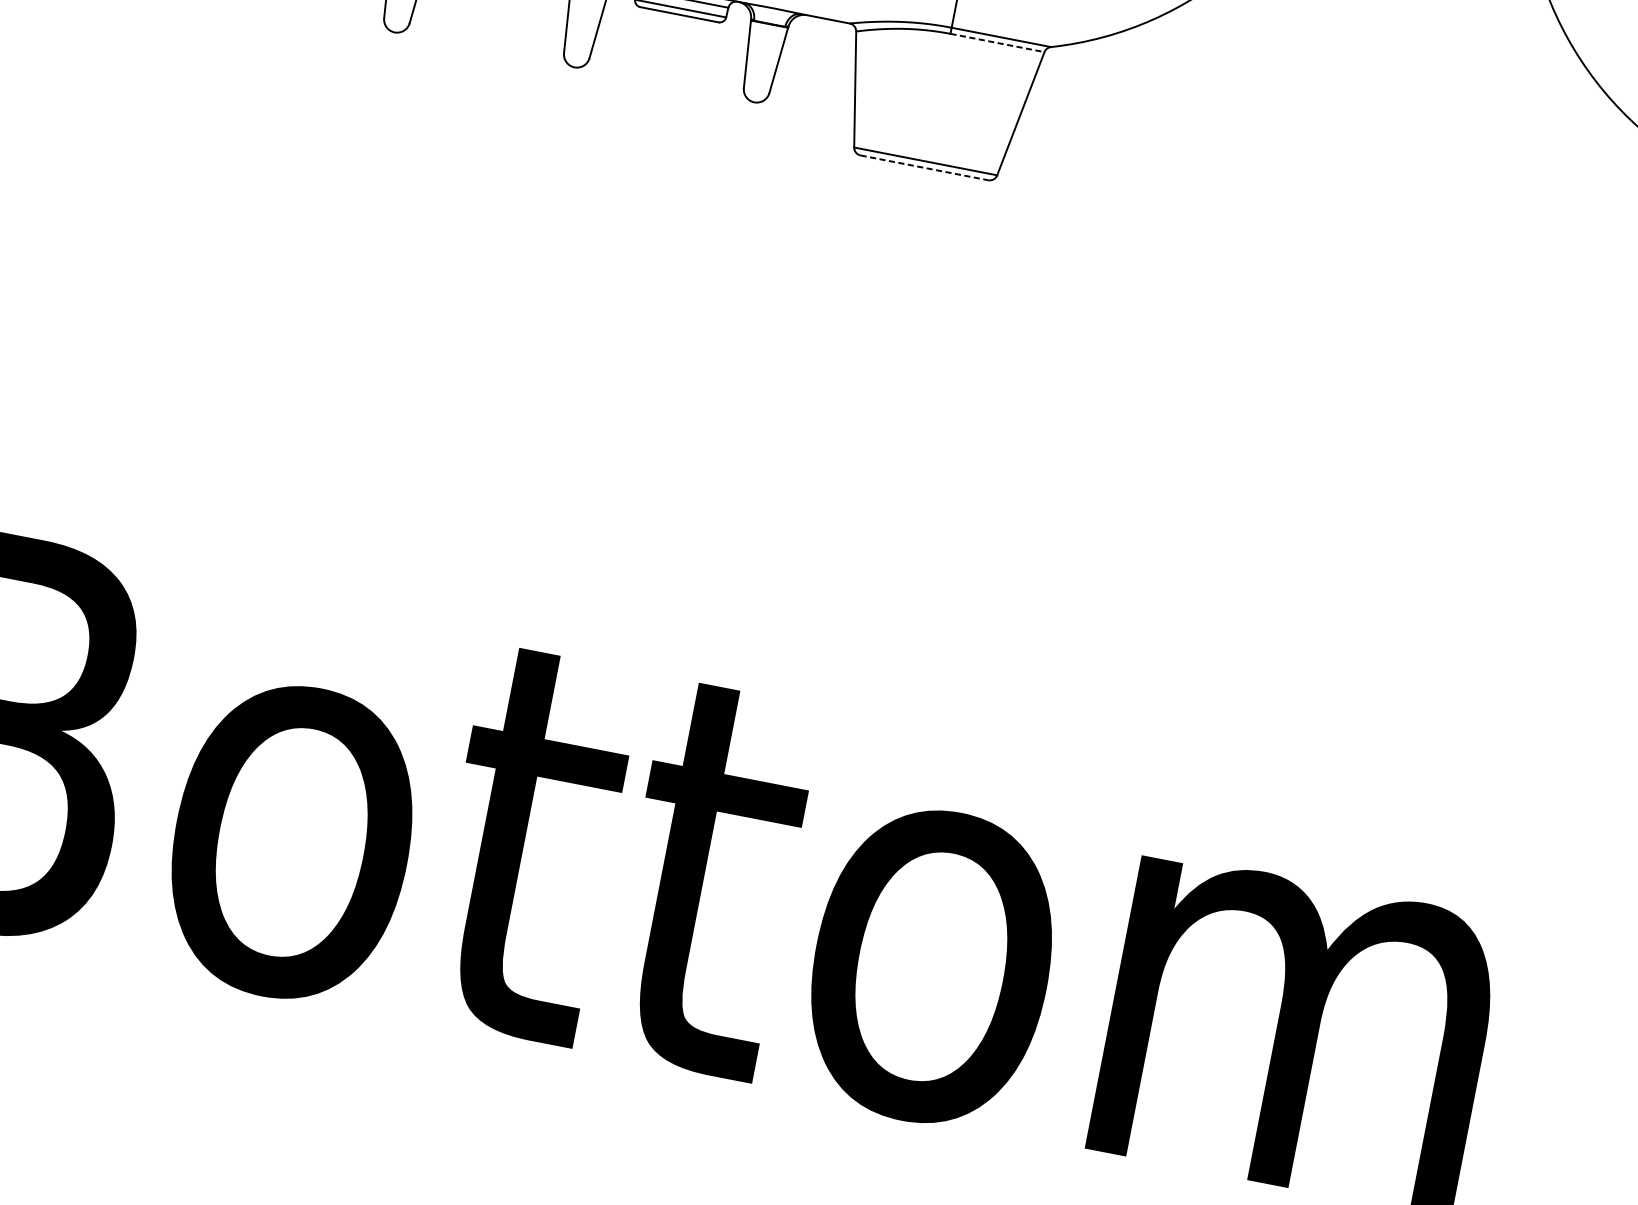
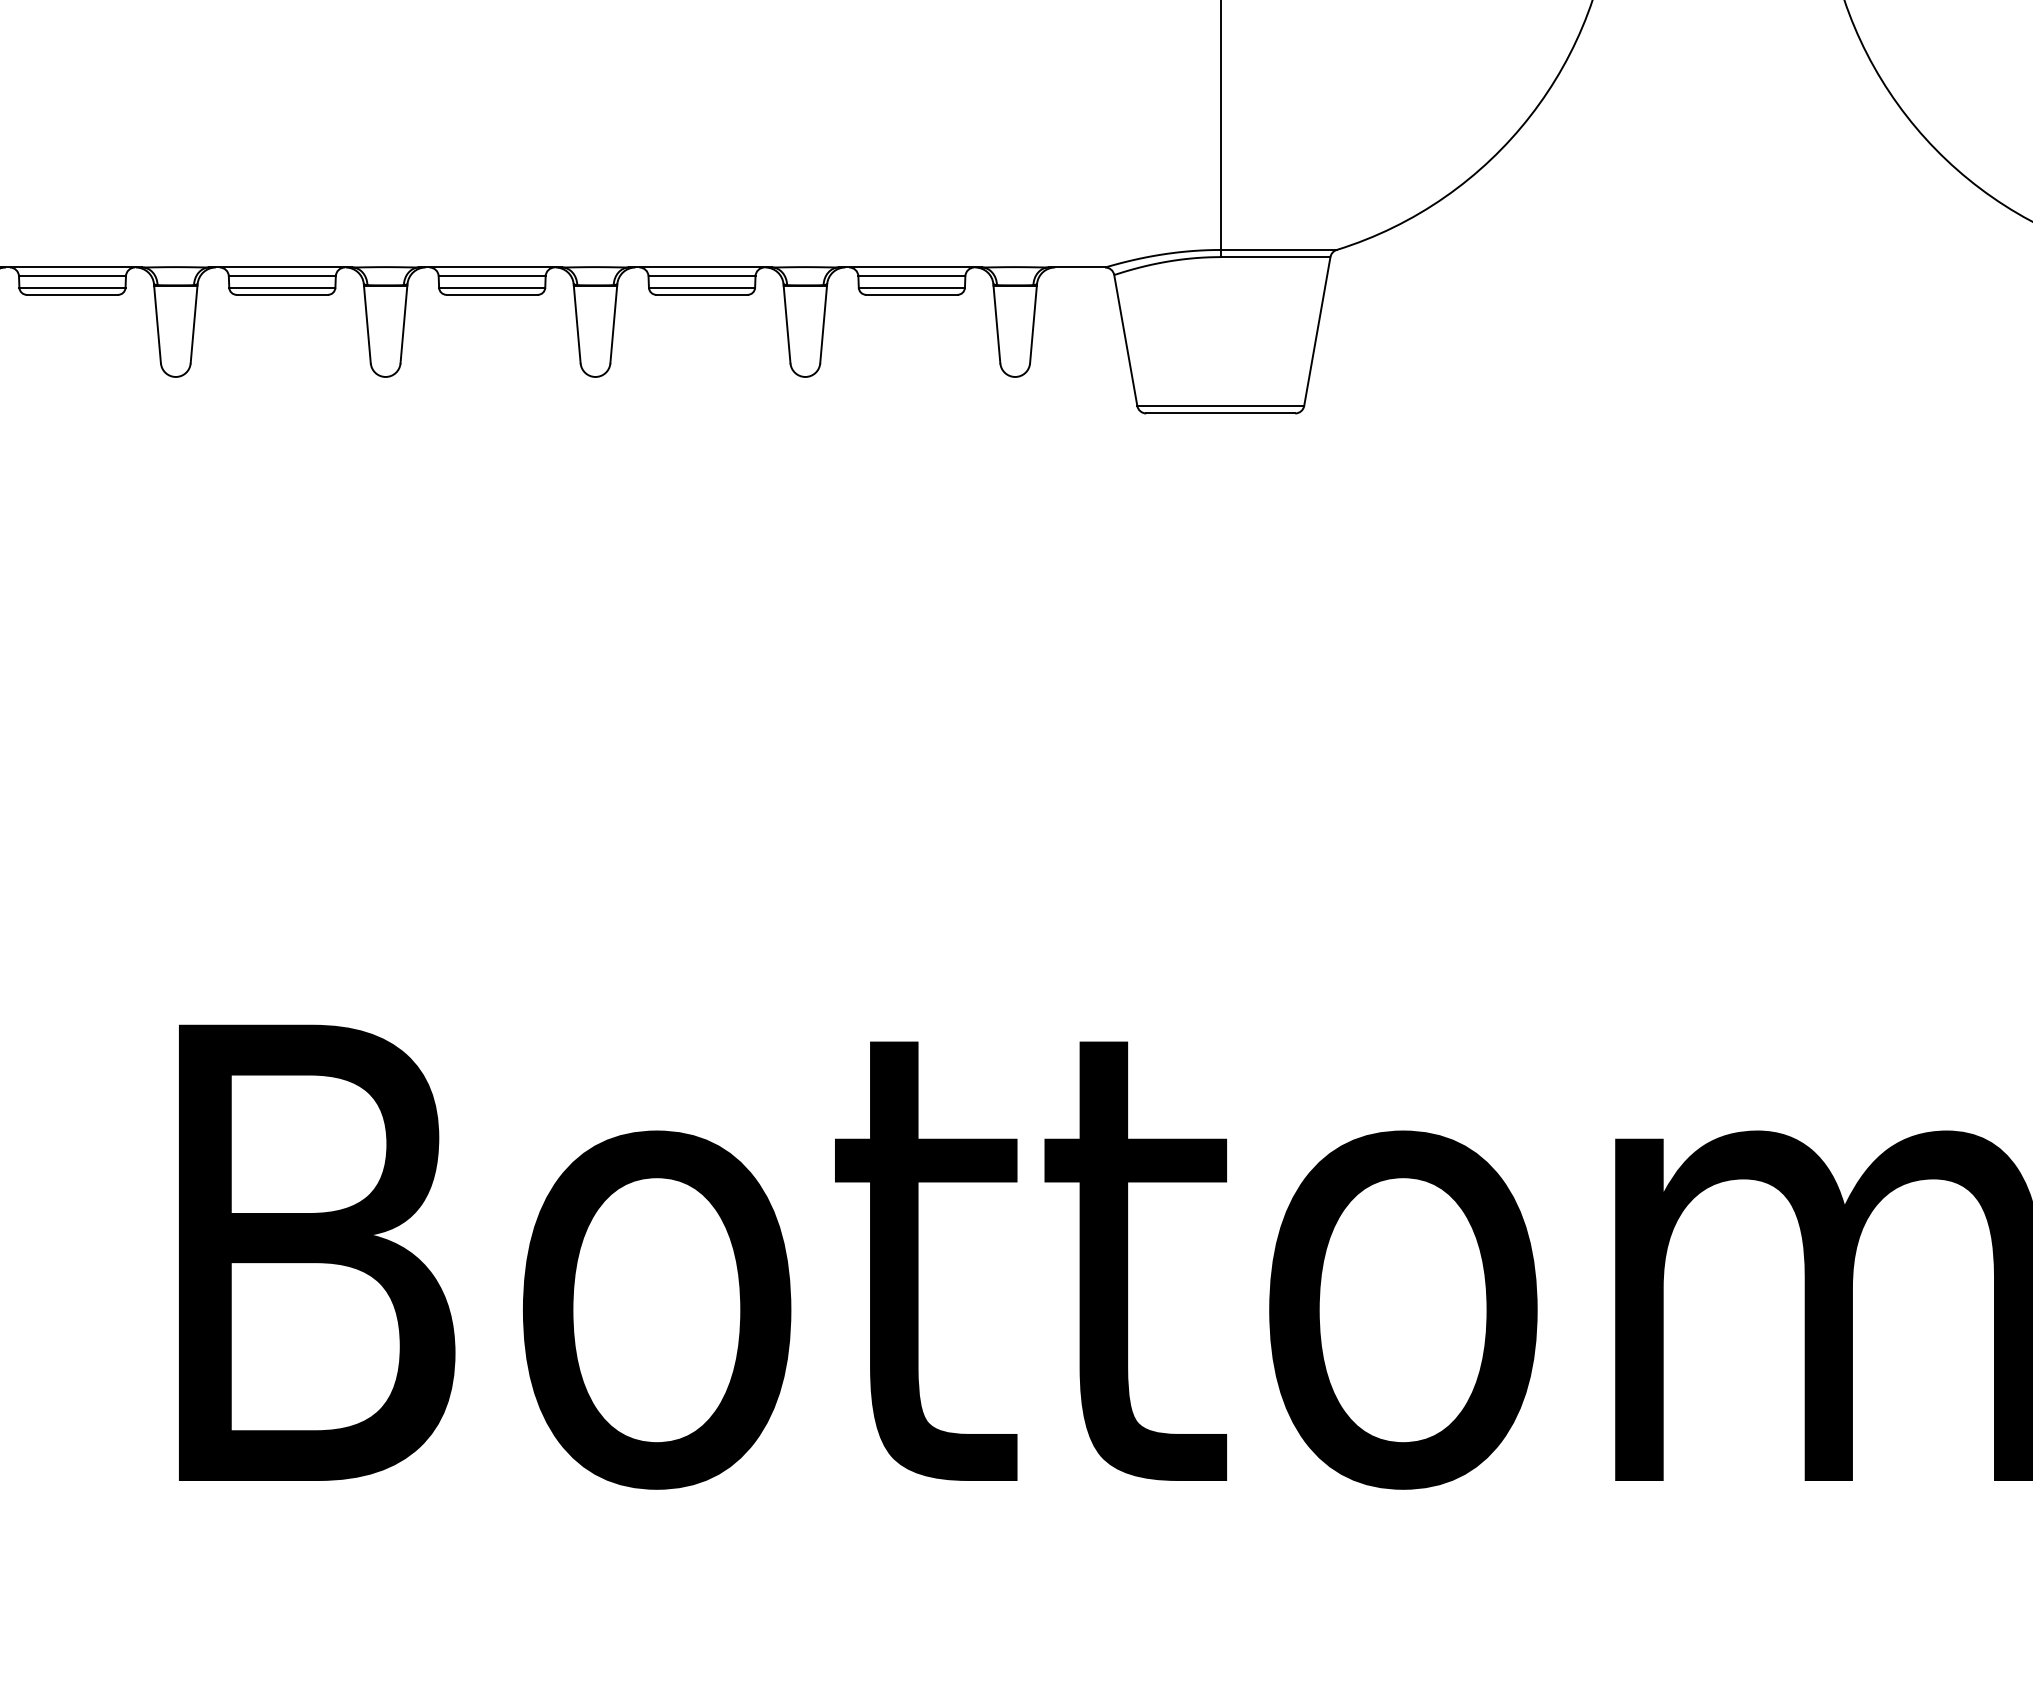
line: (997, 43) -> (1275, 257), dashed -> solid
line: (925, 168) -> (1221, 413), dashed -> solid

